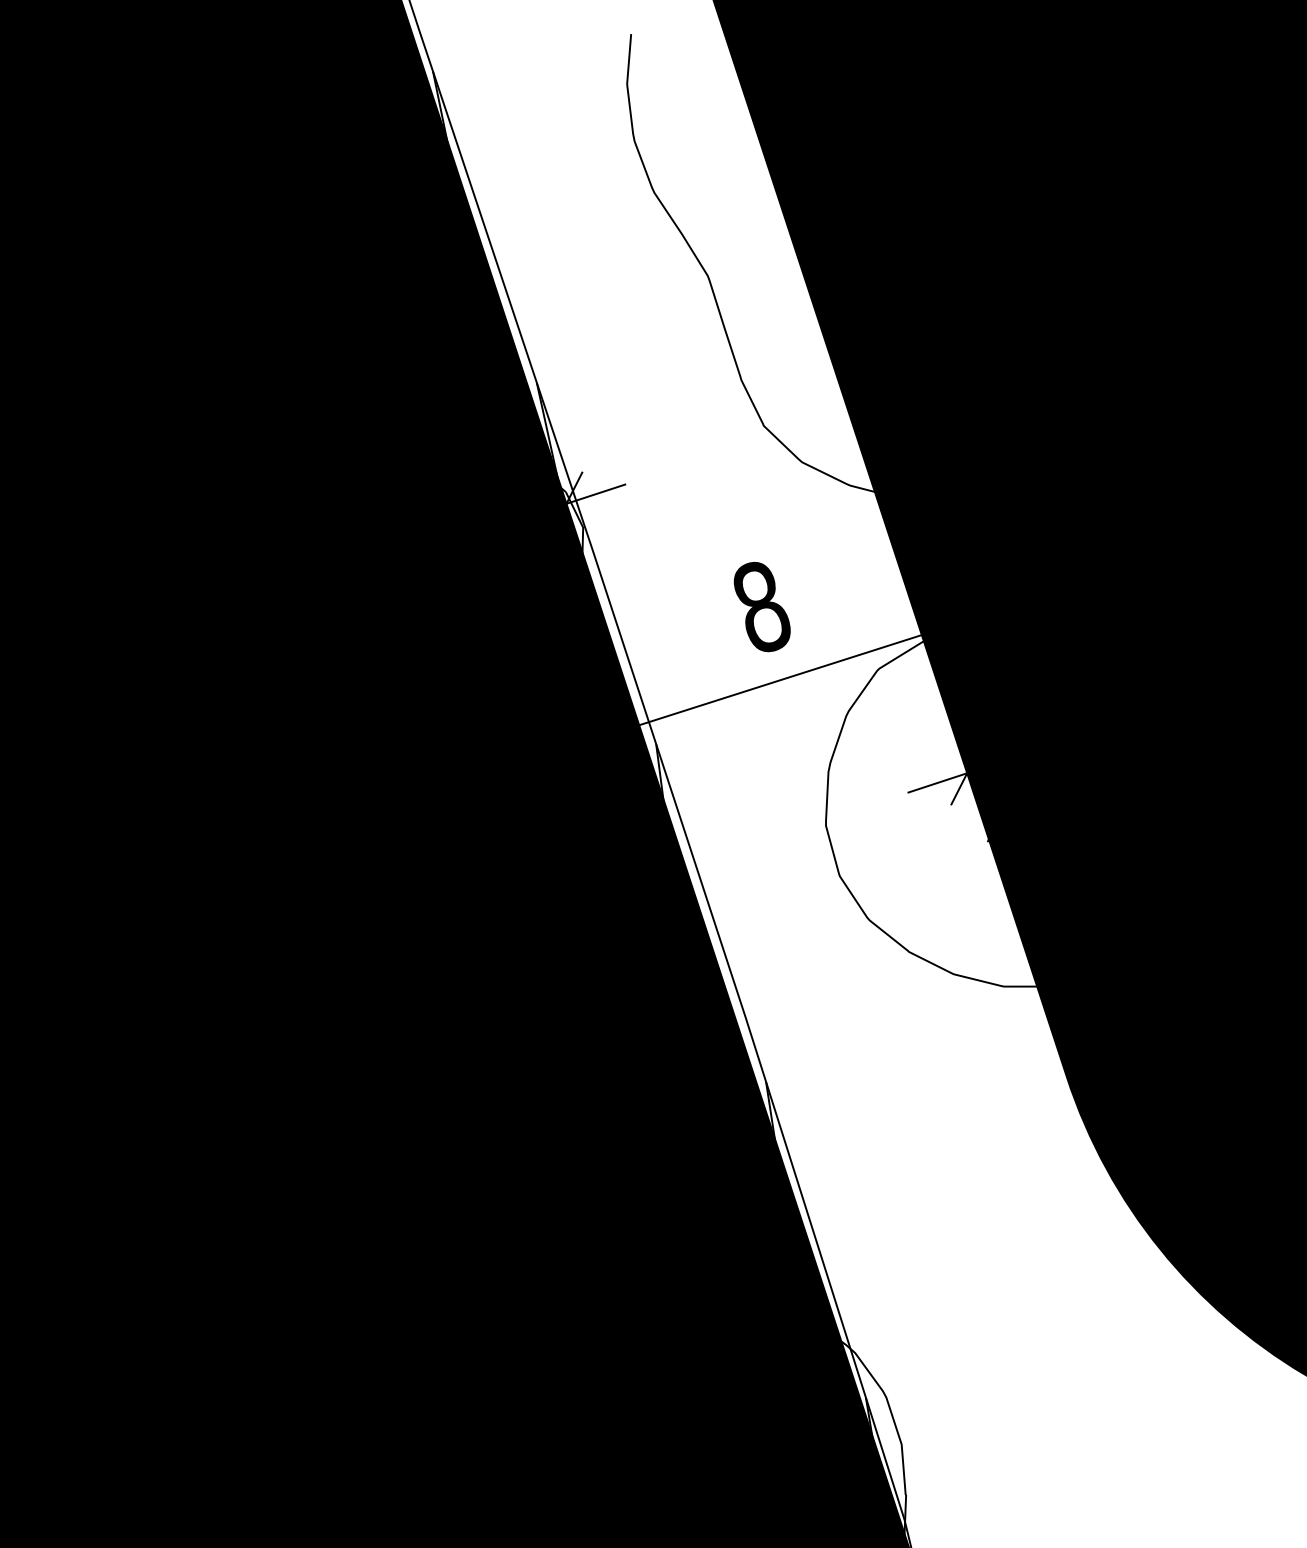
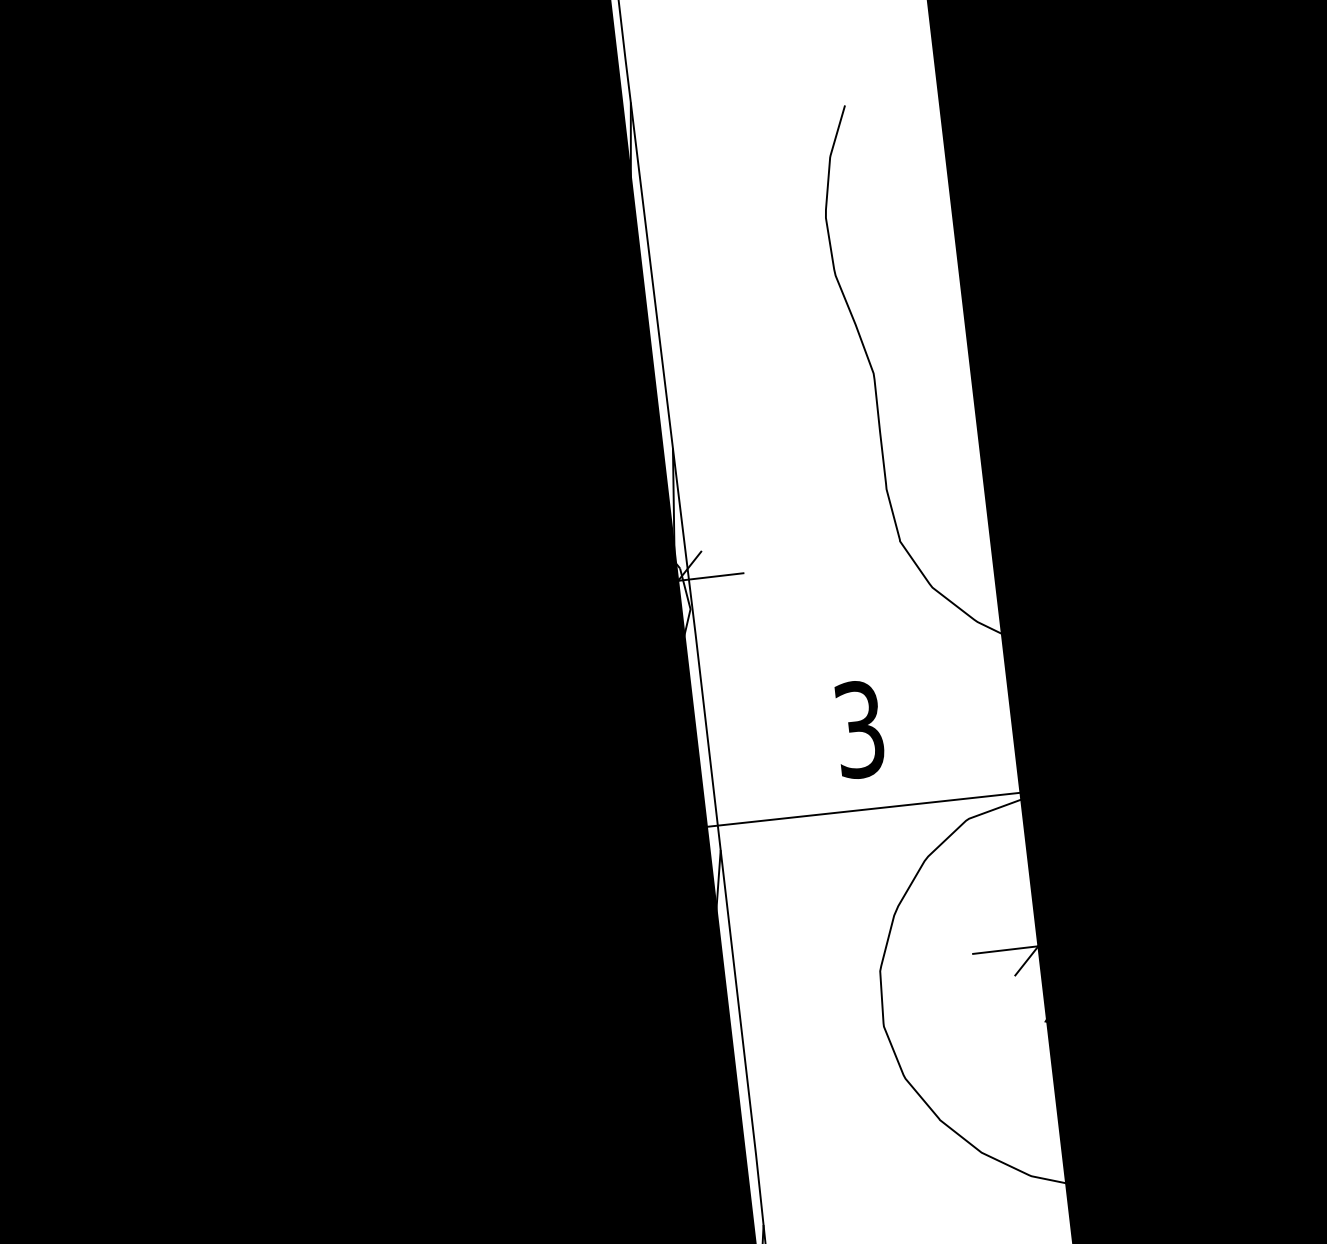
text: (760, 607) -> (858, 729), 8 -> 3

